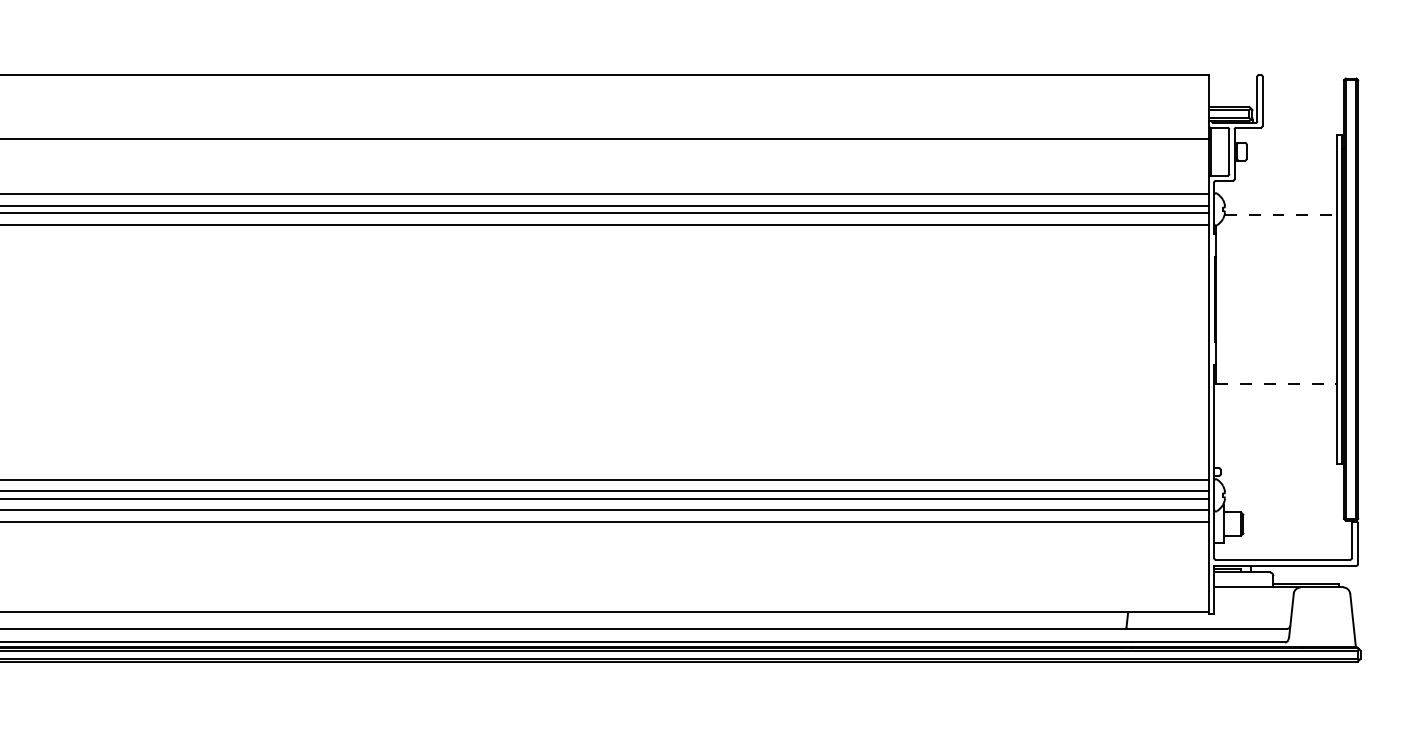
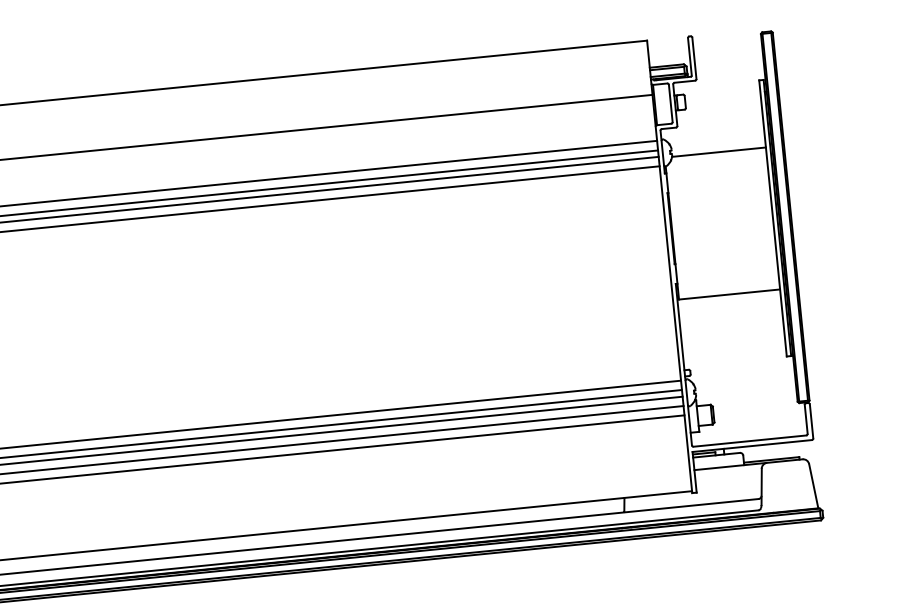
line: (1280, 214) -> (718, 151), dashed -> solid
line: (1276, 384) -> (729, 294), dashed -> solid

